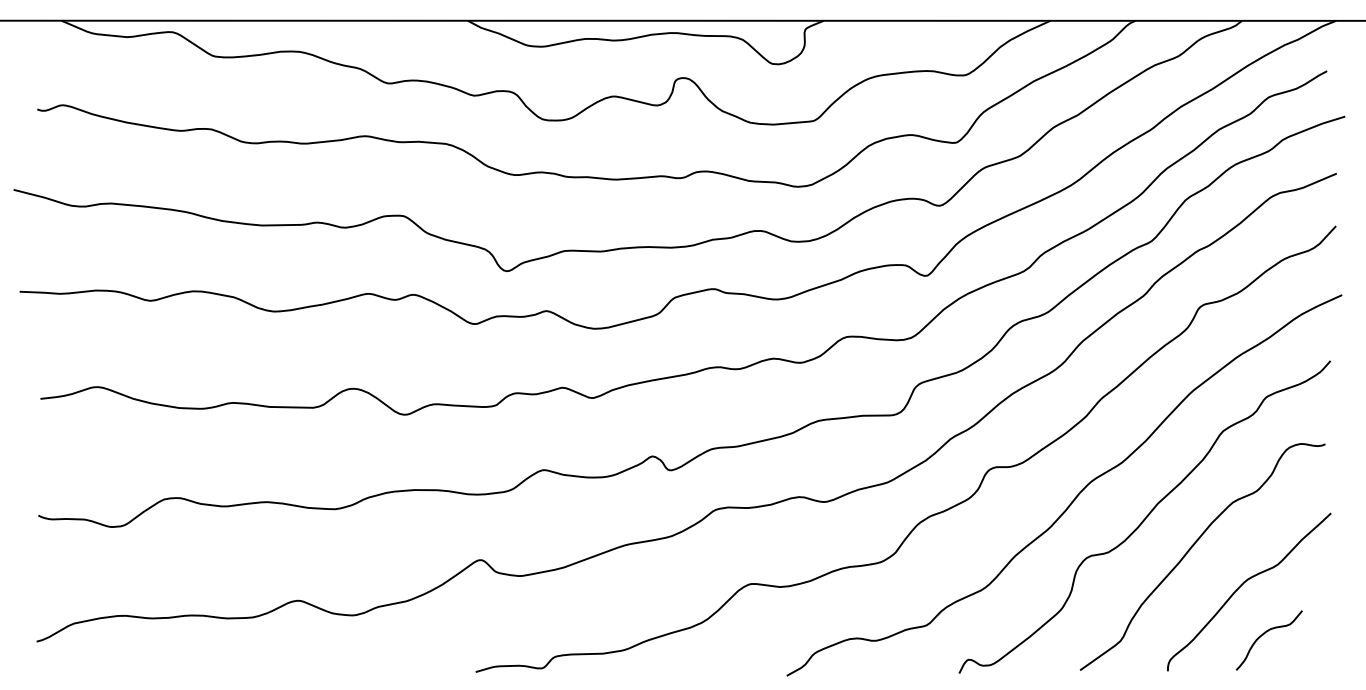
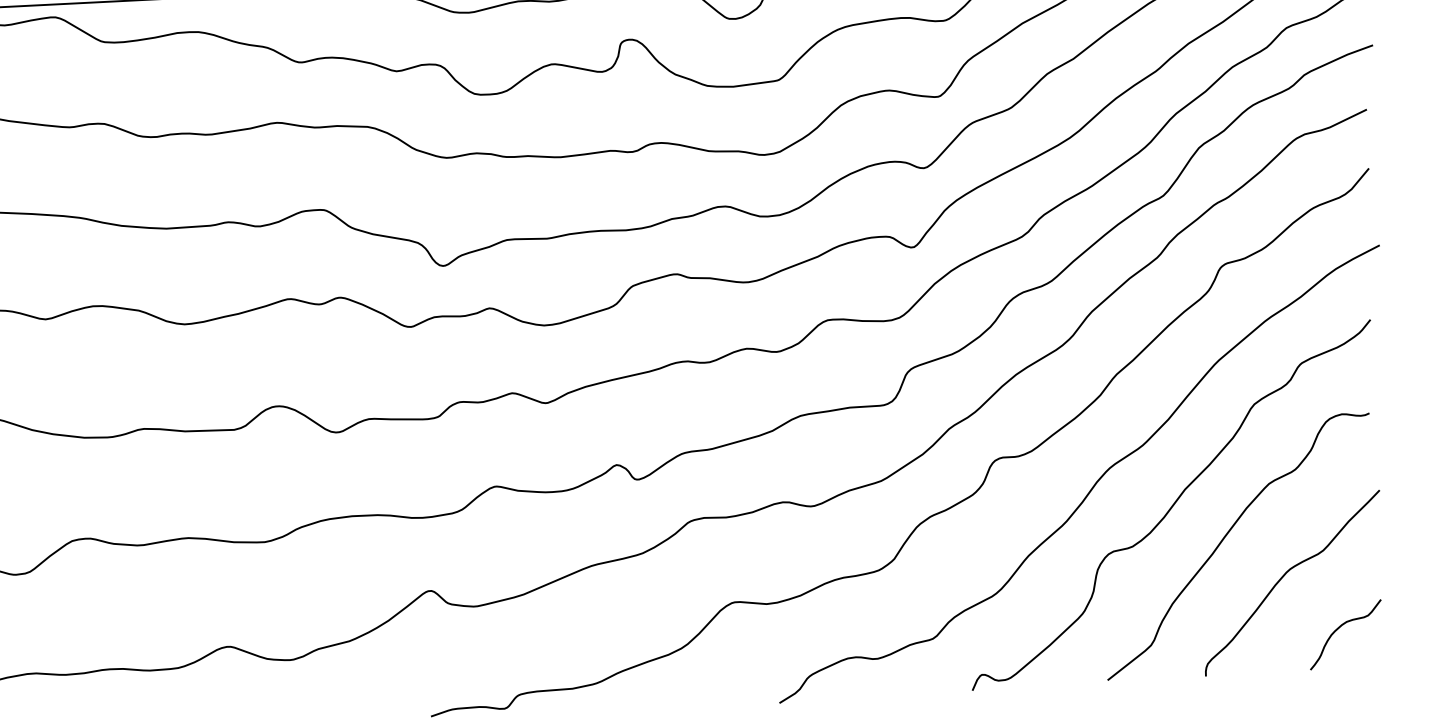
curve: (1263, 635) -> (1338, 629), moved

